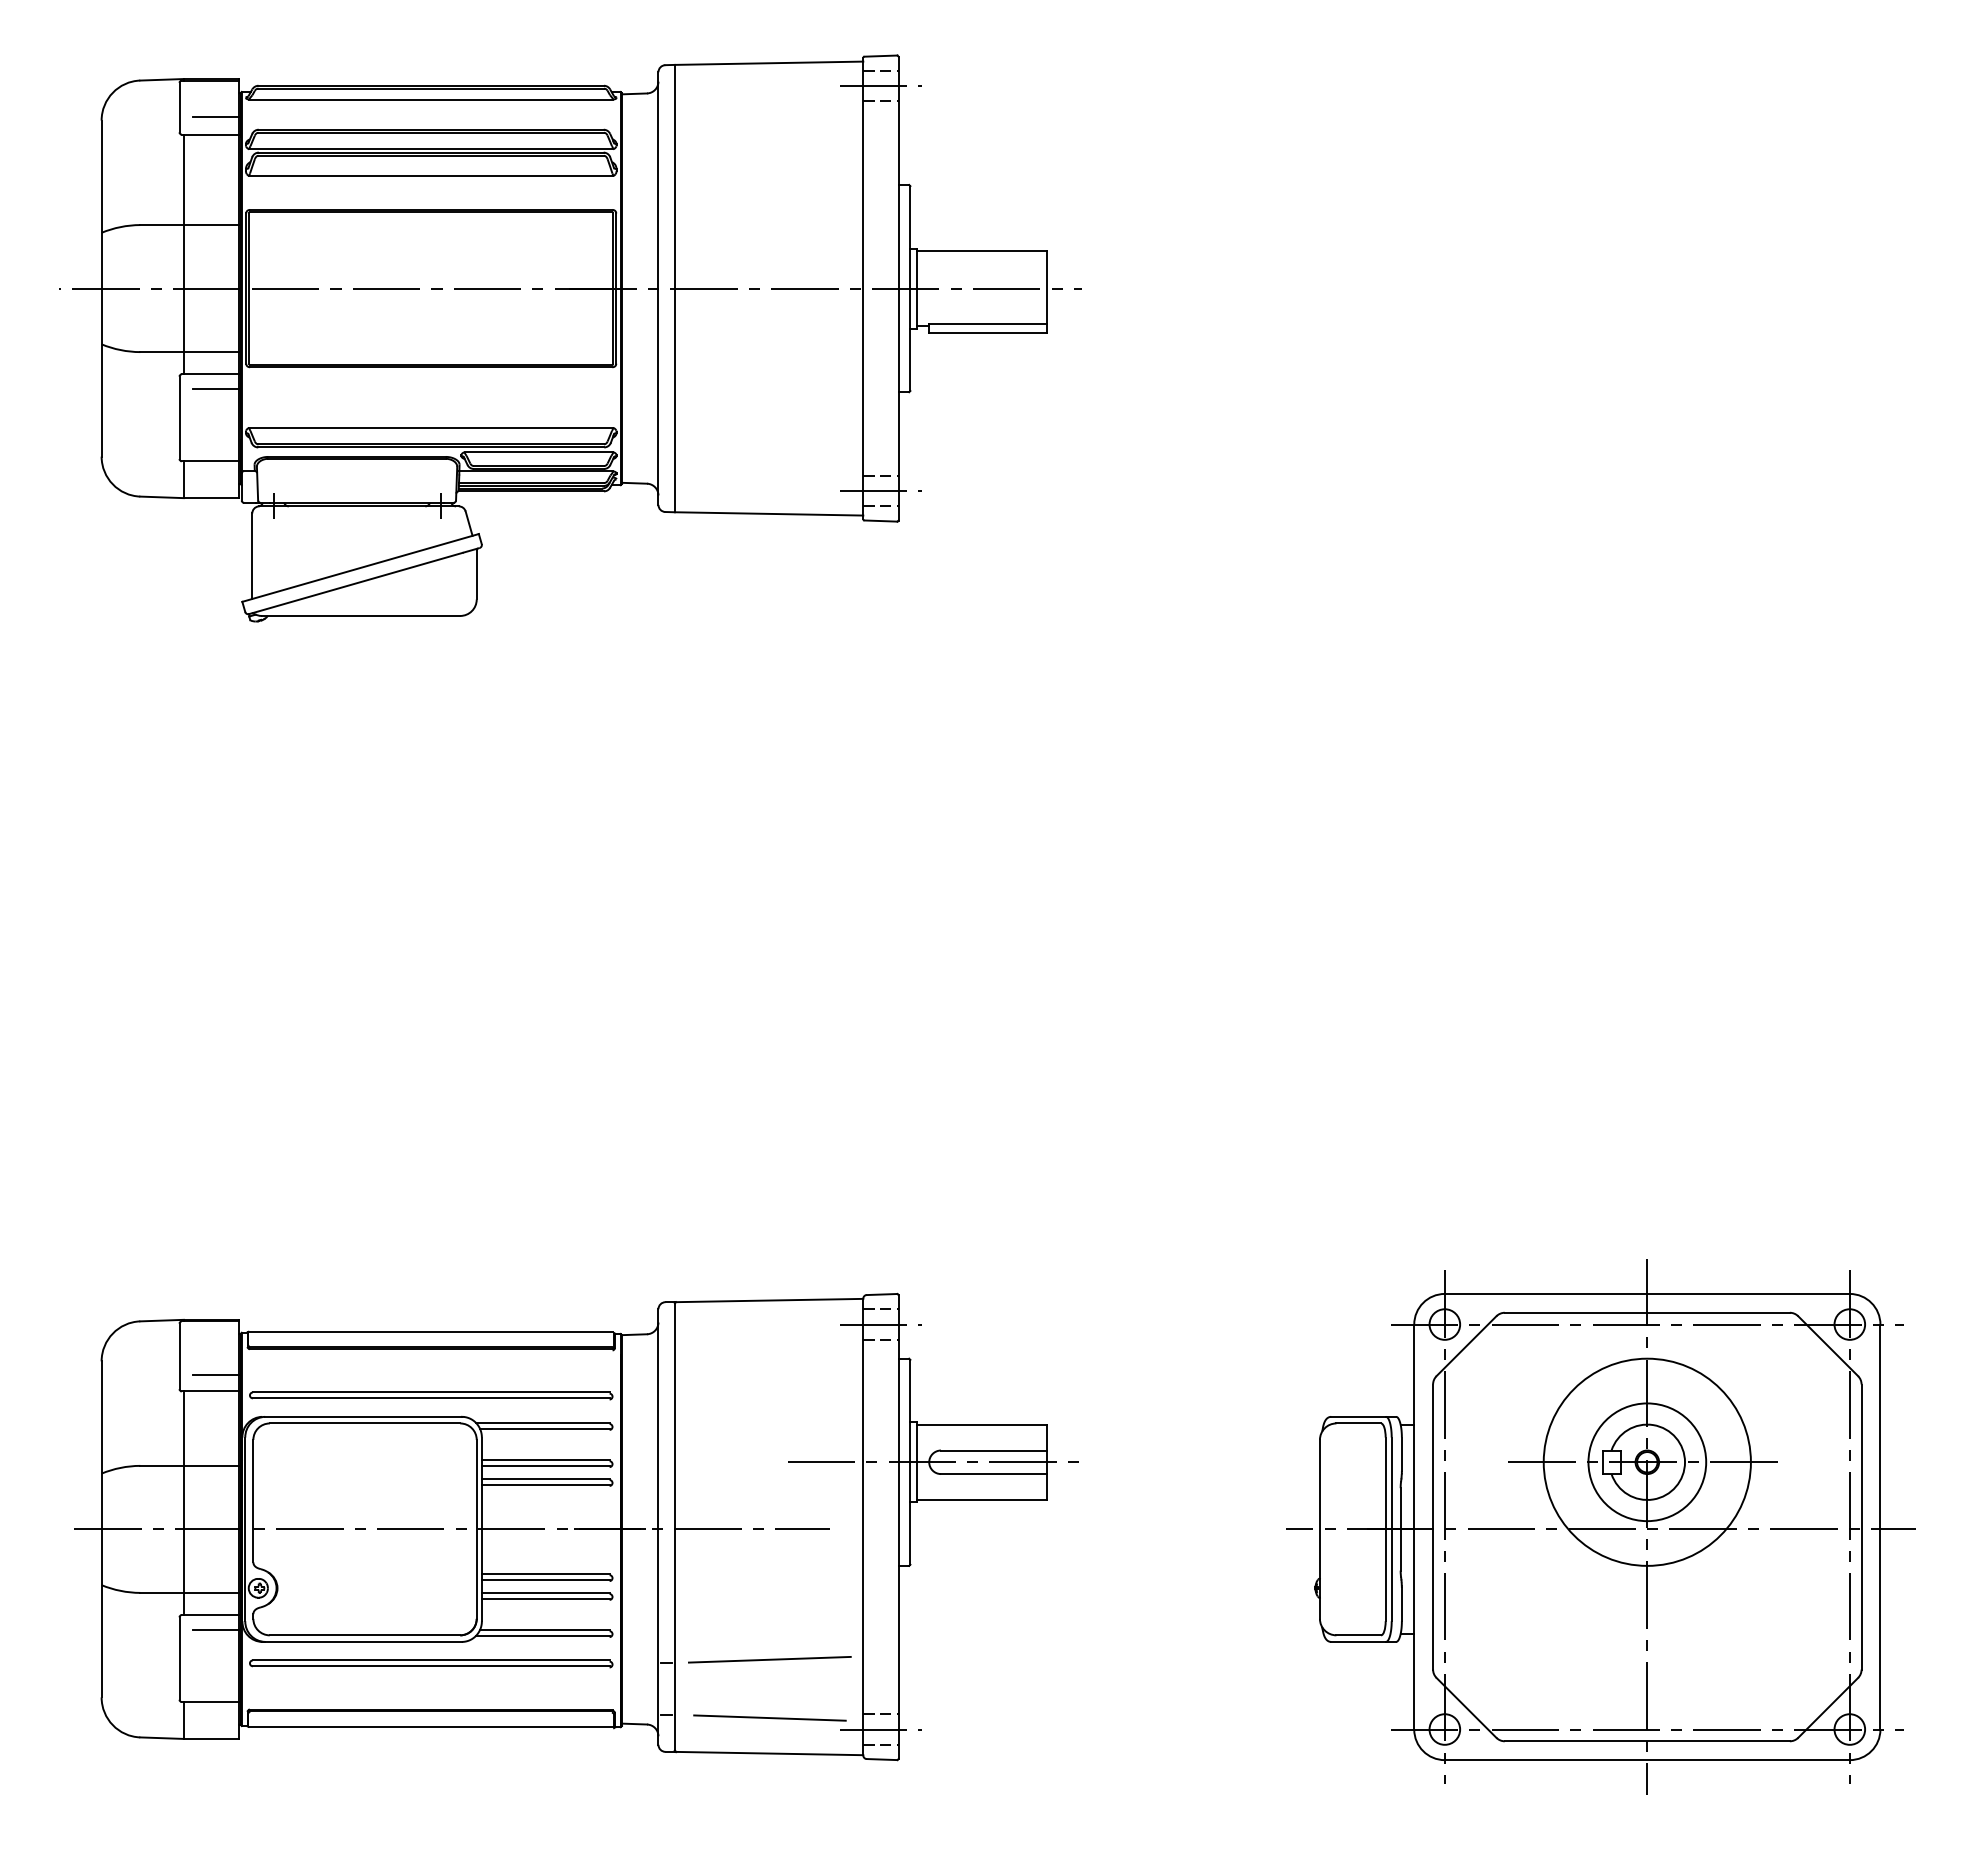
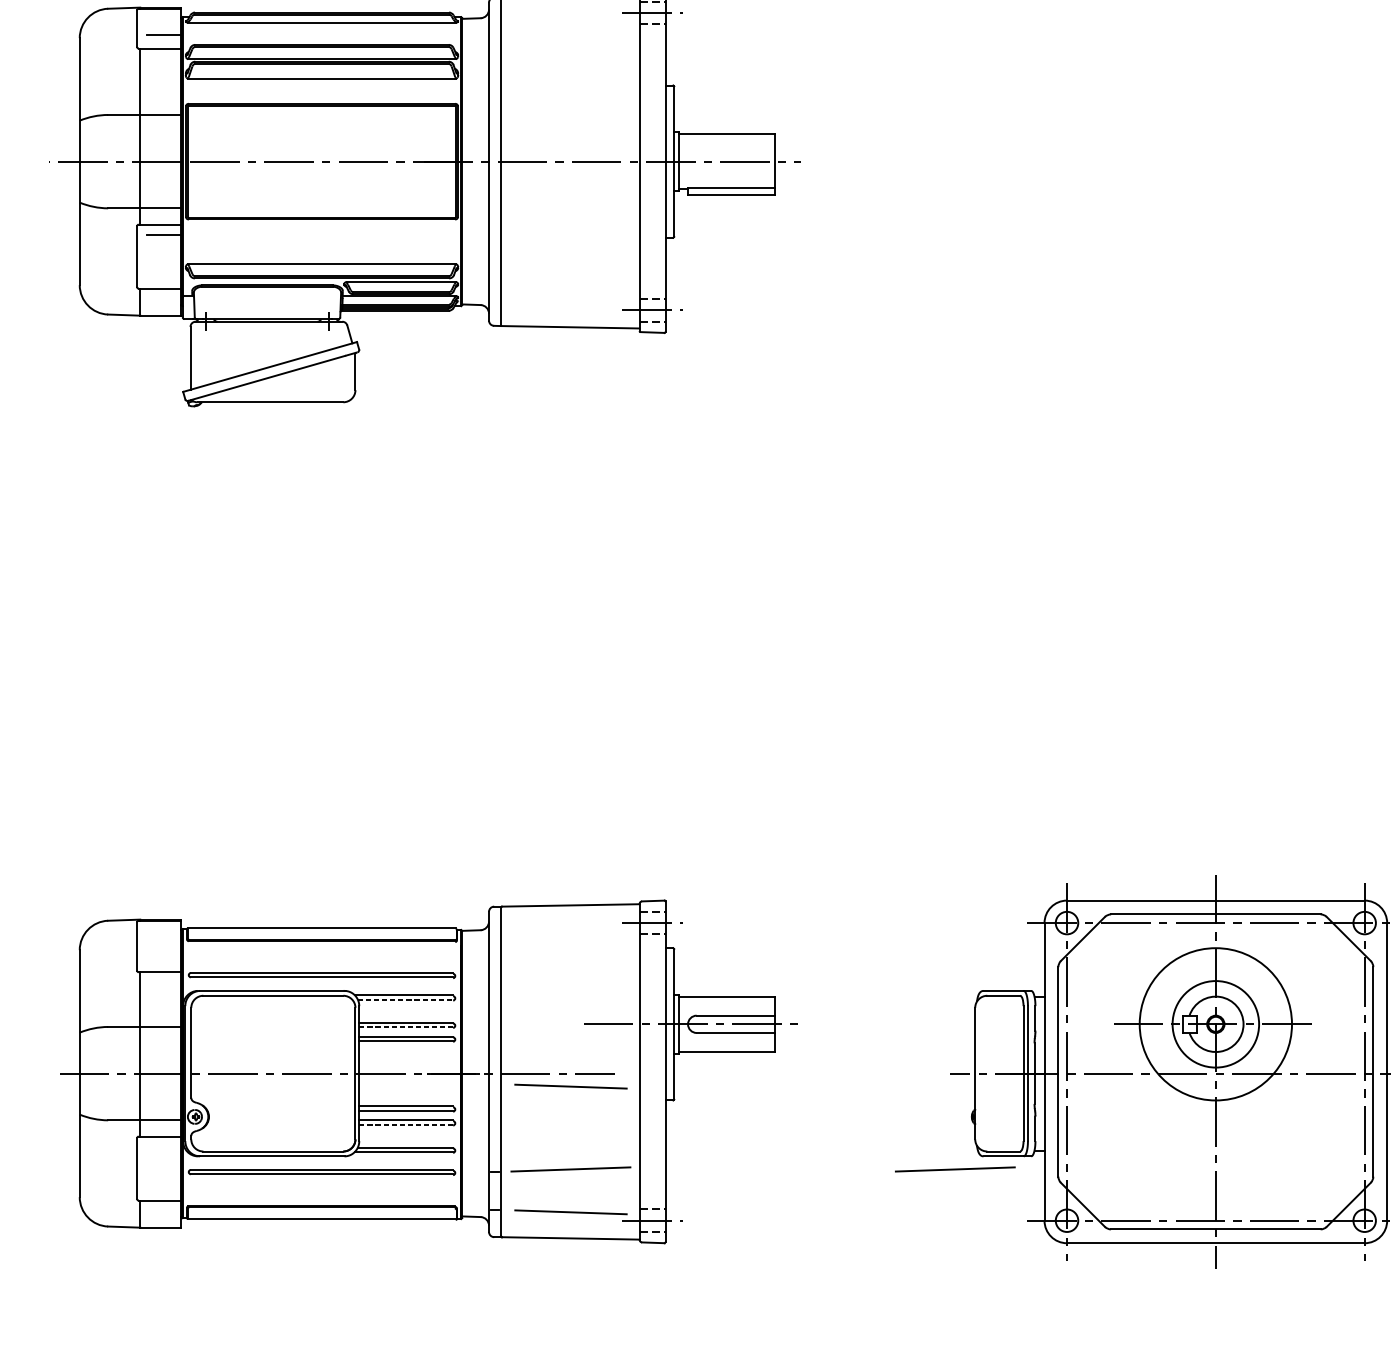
line: (216, 1375) -> (164, 960), removed
line: (544, 1428) -> (405, 999), solid -> dashed
line: (545, 1465) -> (406, 1026), solid -> dashed
line: (769, 1546) -> (570, 1086), added
line: (545, 1598) -> (406, 1124), solid -> dashed
line: (216, 1629) -> (164, 1147), removed
line: (1292, 1659) -> (955, 1169), added

